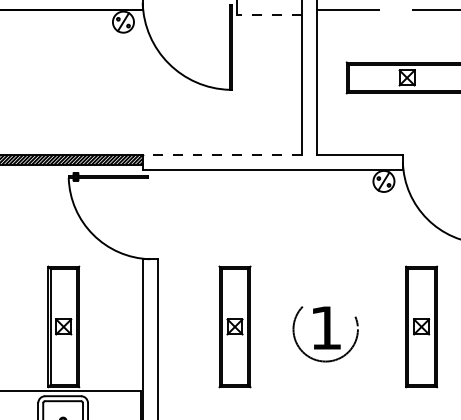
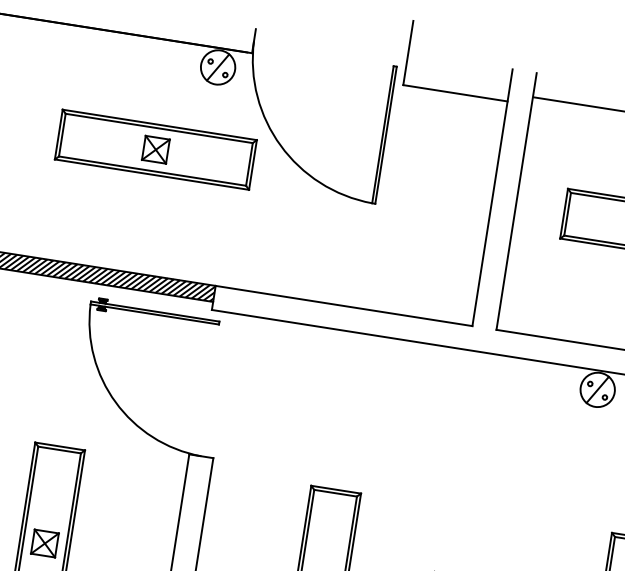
line: (269, 15) -> (455, 93), dashed -> solid
part: (93, 77) -> (155, 149), added
line: (222, 154) -> (344, 305), dashed -> solid

